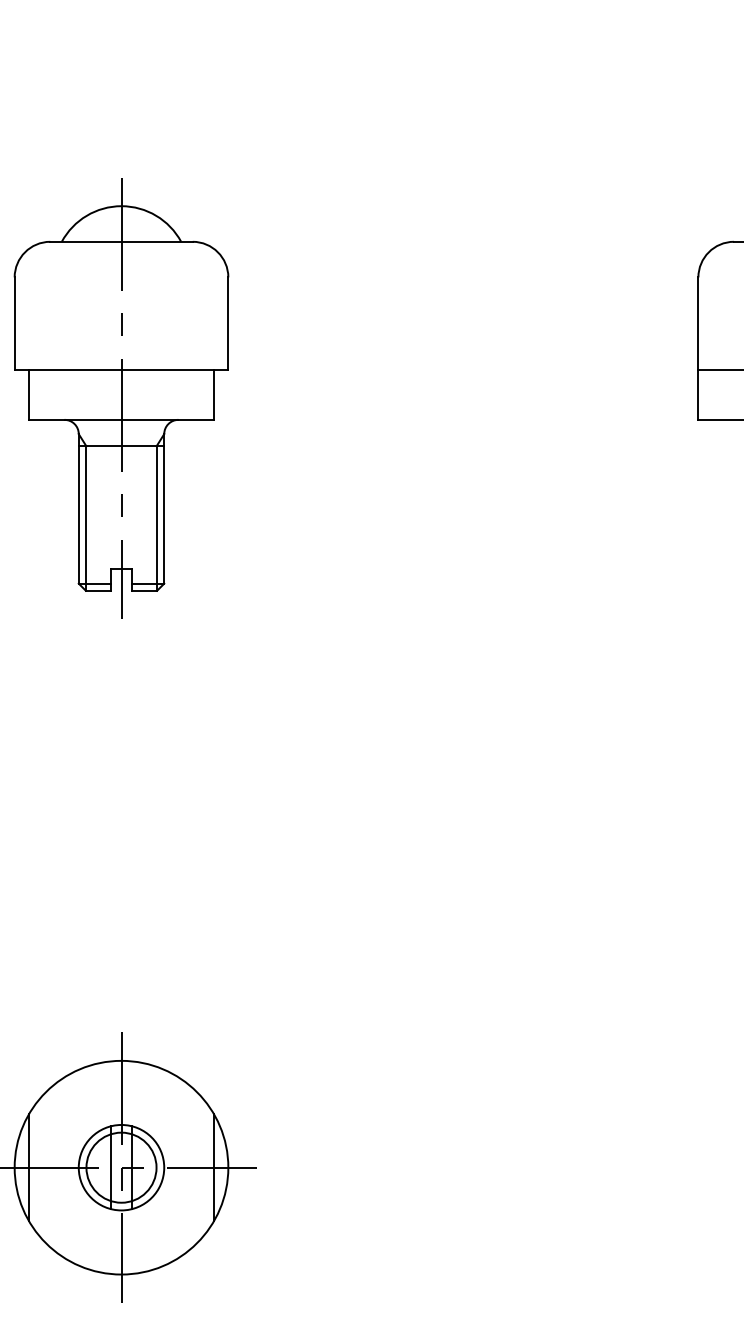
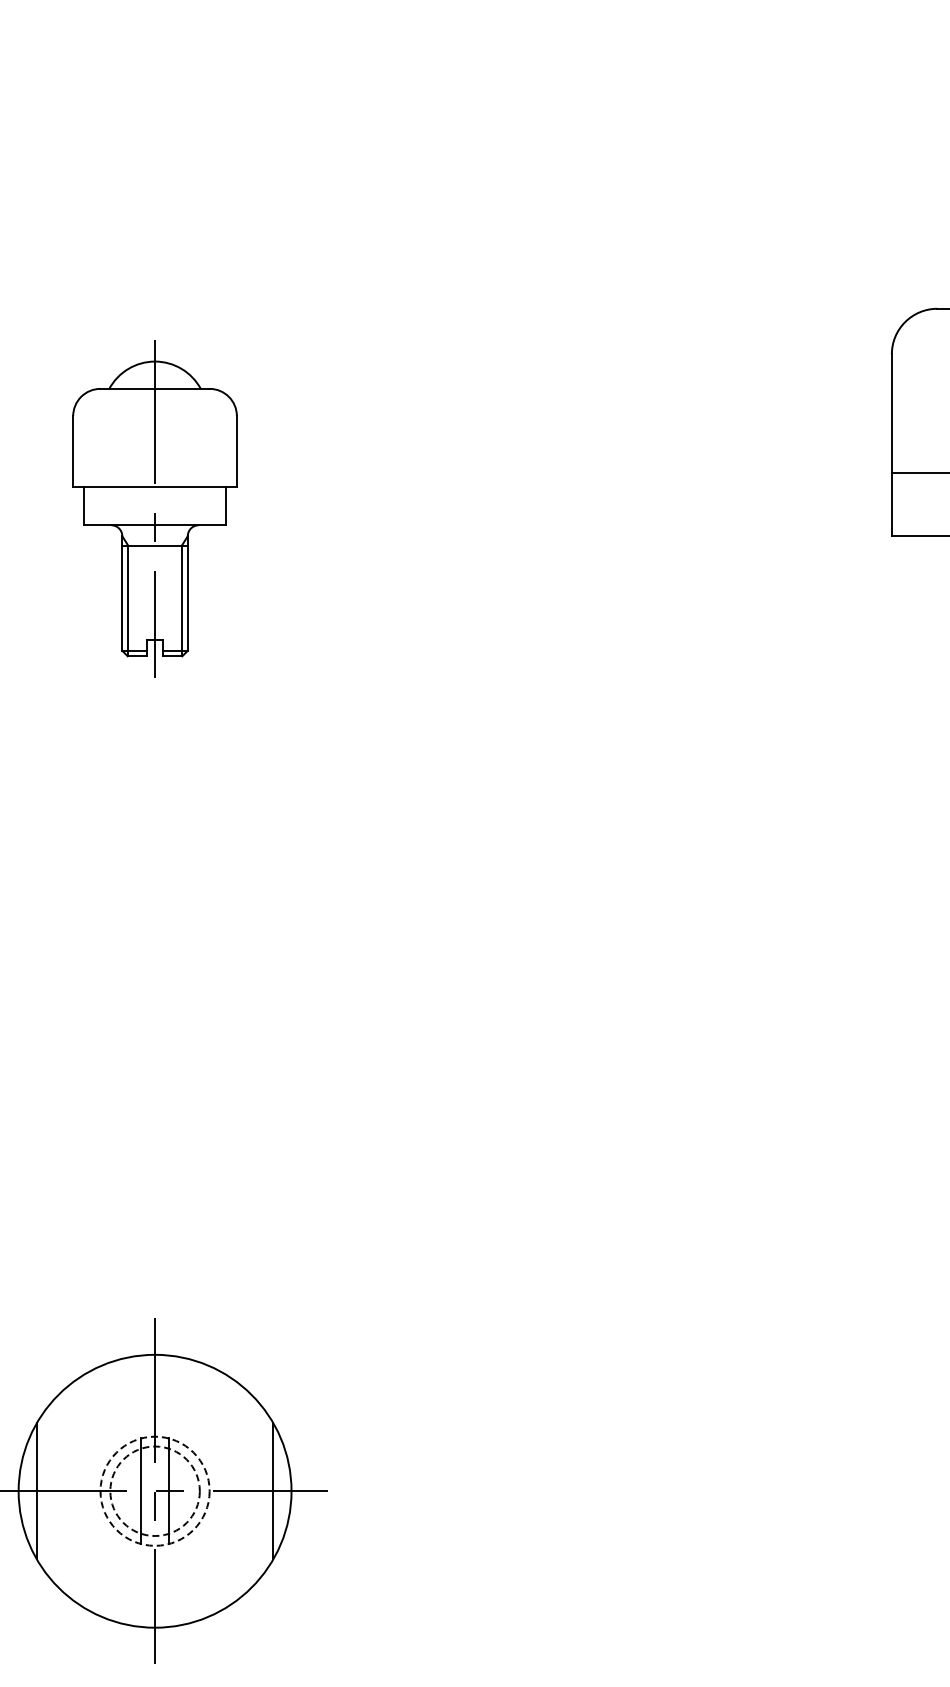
part: (121, 398) -> (154, 508), size x0.6
circle: (121, 1167) -> (154, 1490), solid -> dashed
circle: (121, 1167) -> (154, 1491), solid -> dashed

